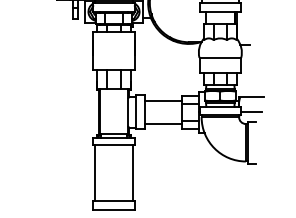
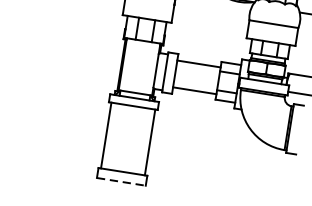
line: (114, 209) -> (121, 181), solid -> dashed

